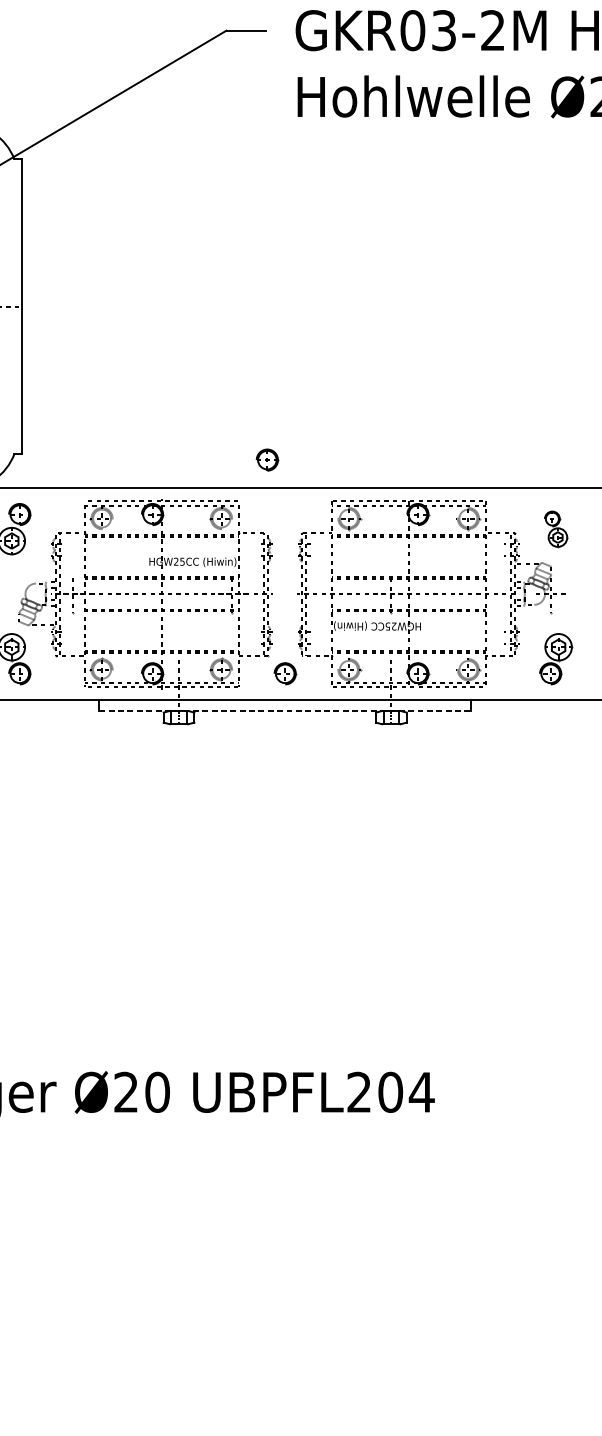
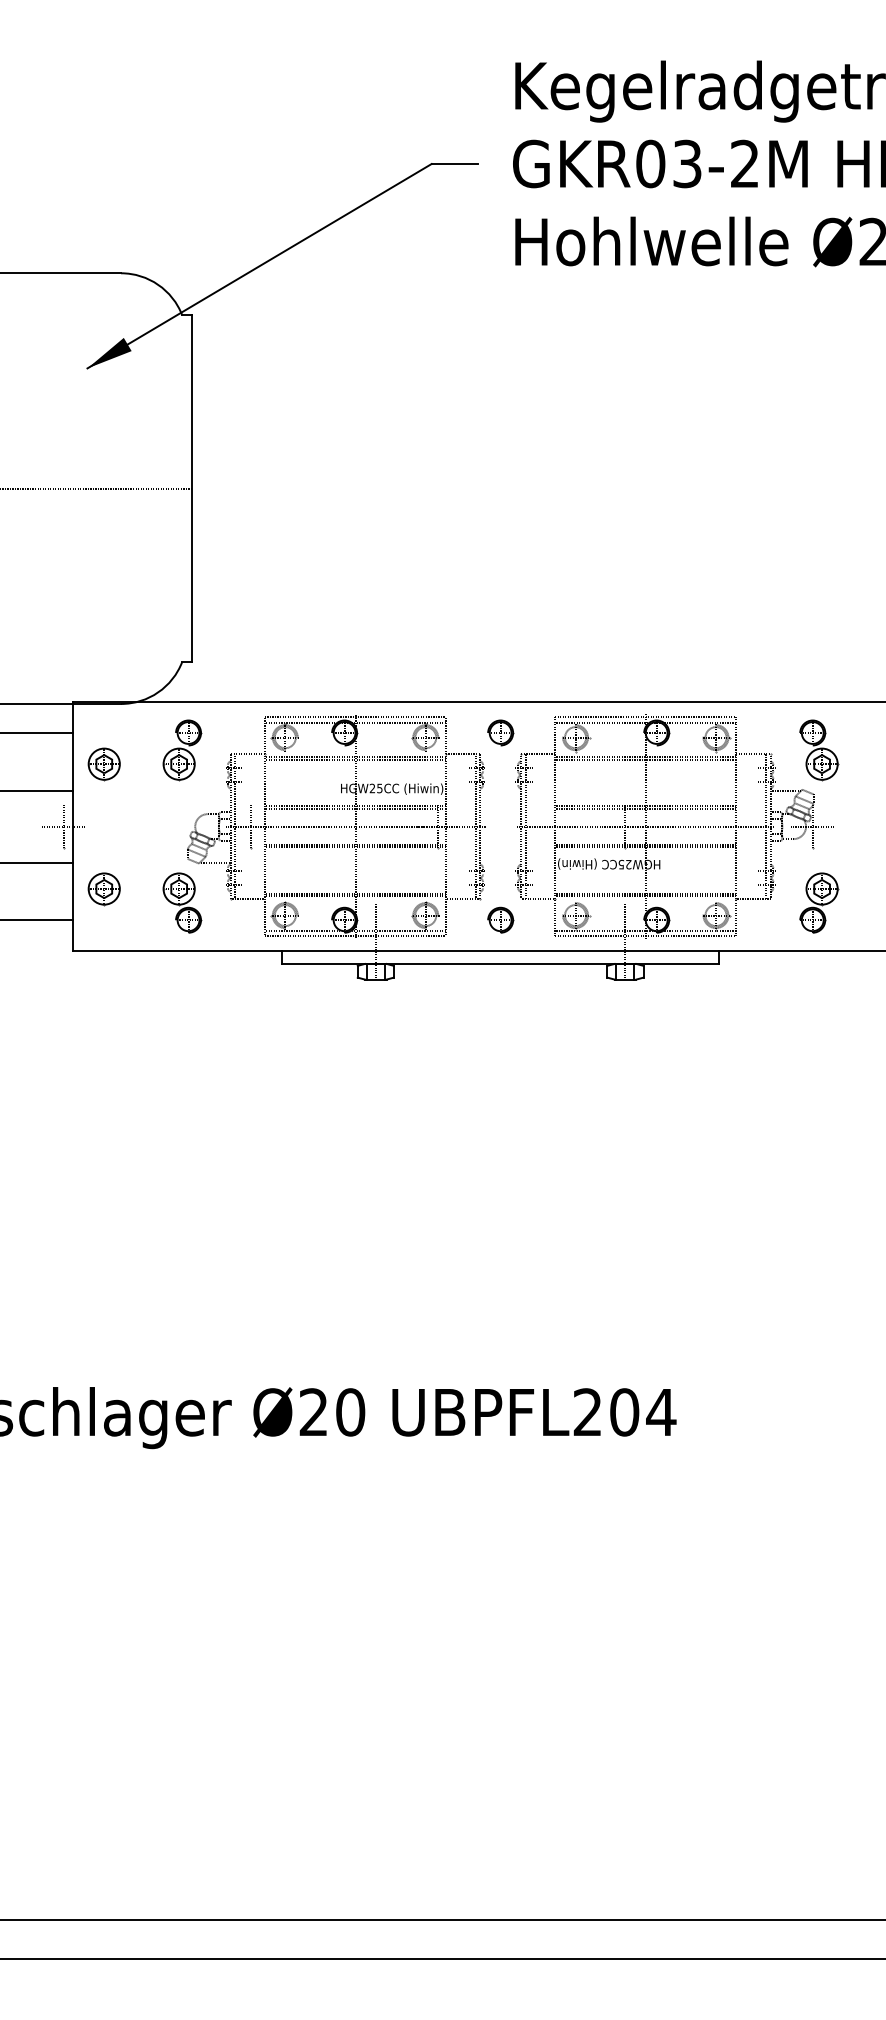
part: (267, 459) -> (500, 732), moved
part: (556, 529) -> (819, 750), size x1.43
line: (285, 710) -> (501, 963), dashed -> solid

